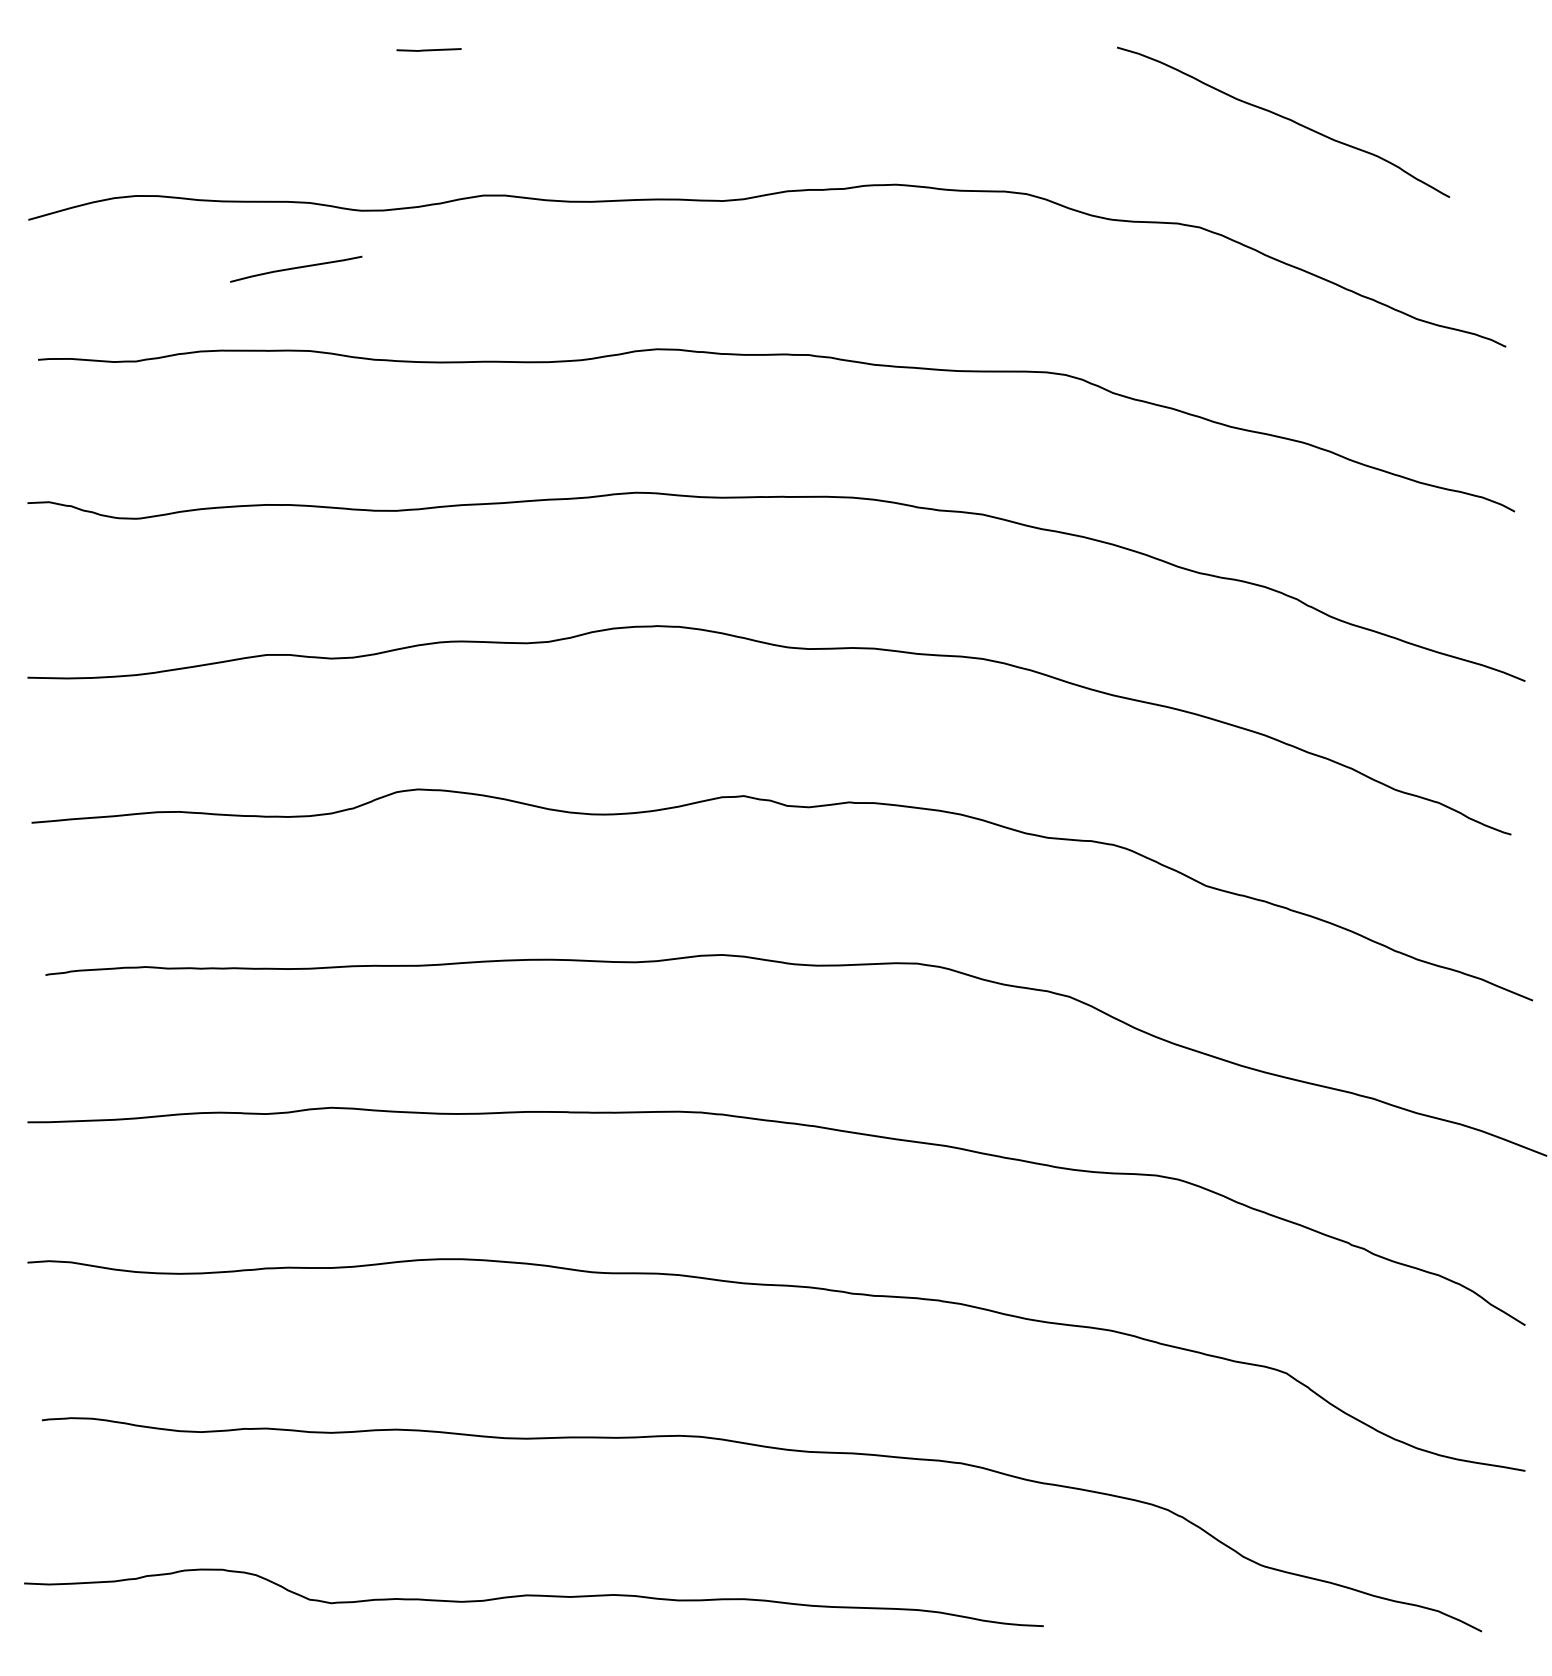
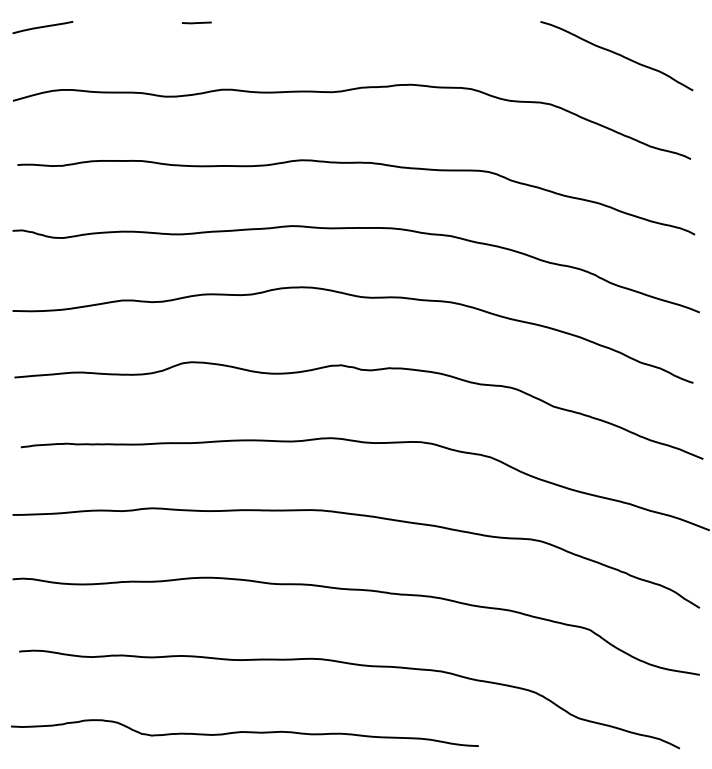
curve: (1282, 118) -> (616, 54), moved
curve: (295, 269) -> (42, 27), moved

